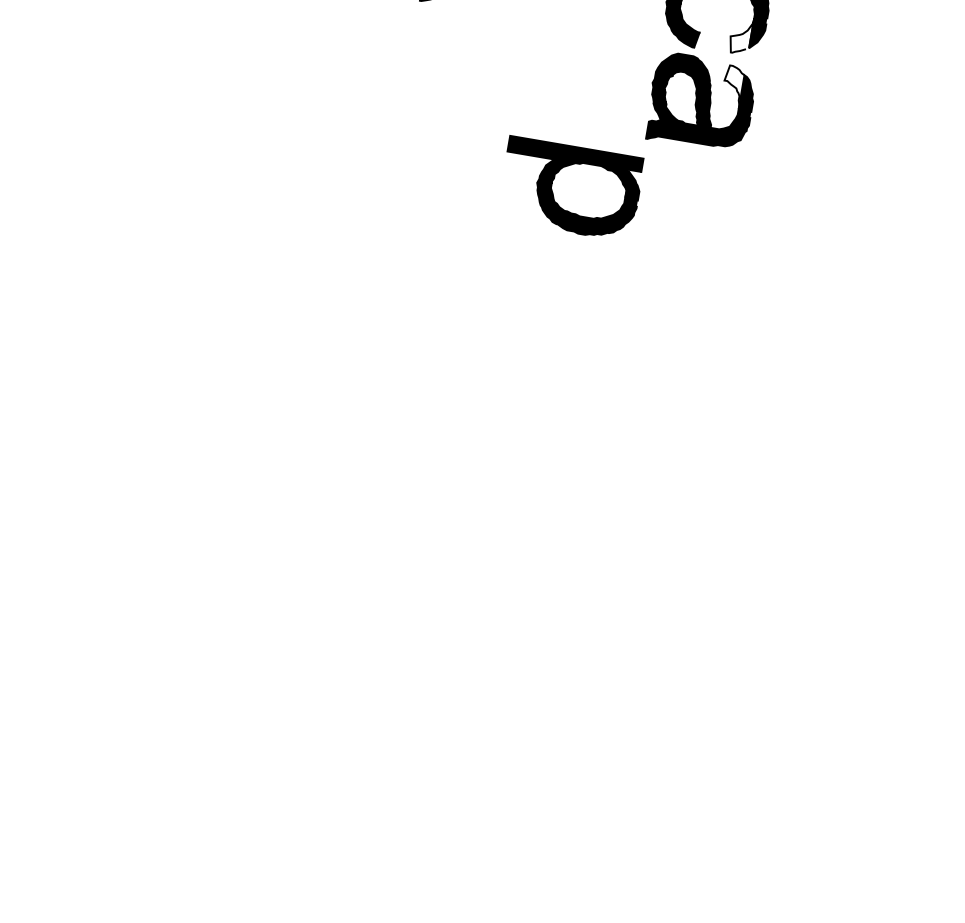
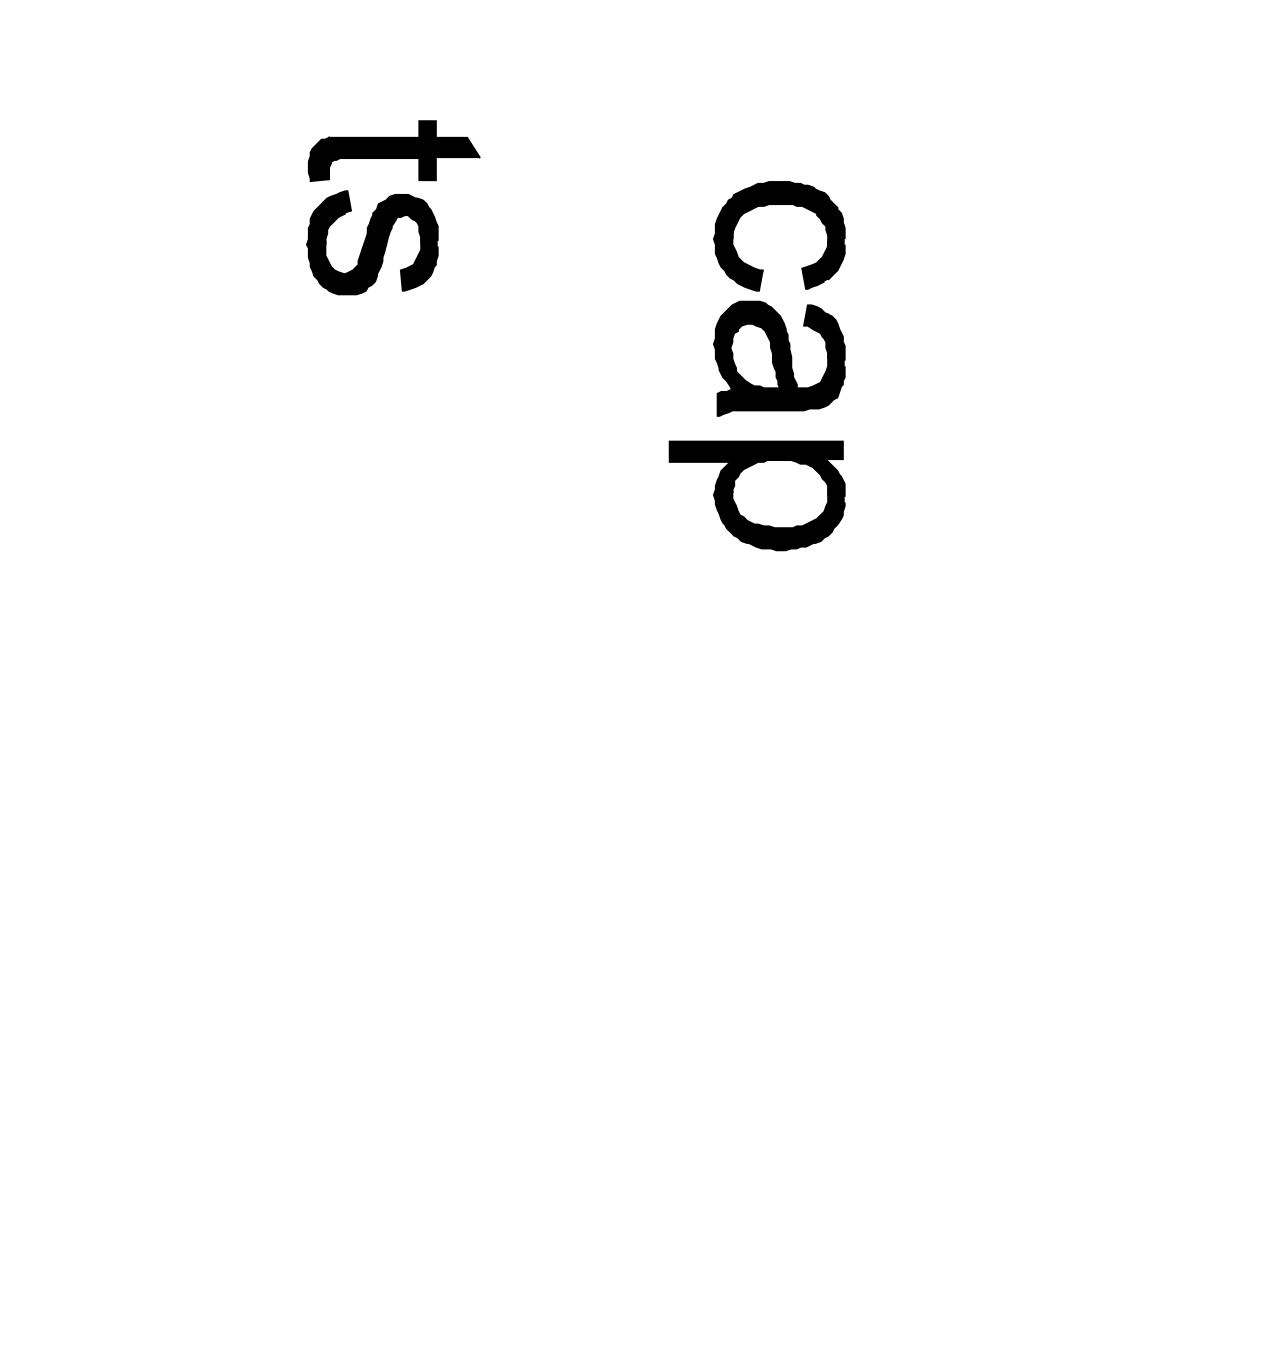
fill: (741, 34) -> (815, 264), added
fill: (733, 86) -> (816, 331), added
part: (569, 188) -> (756, 495), moved

